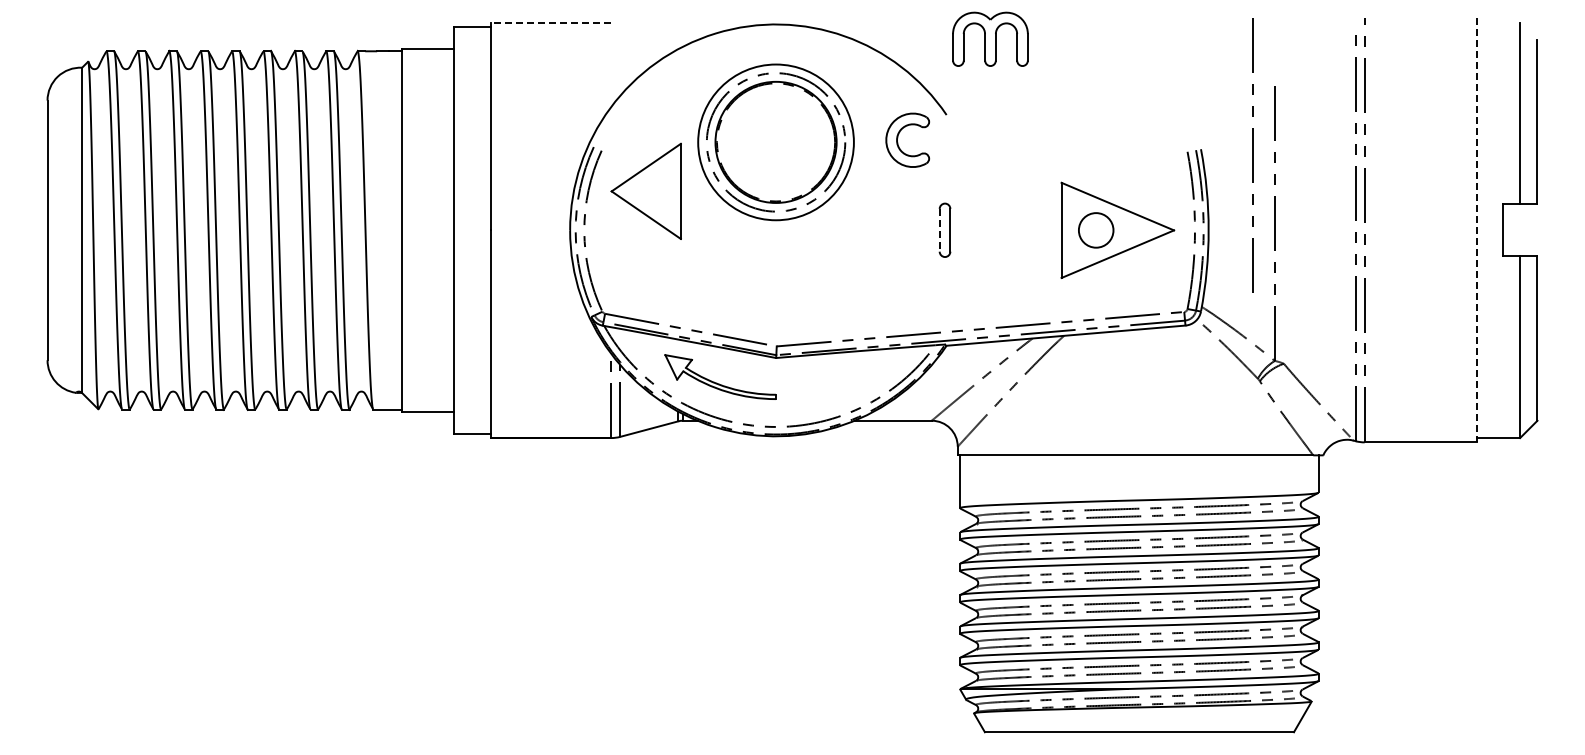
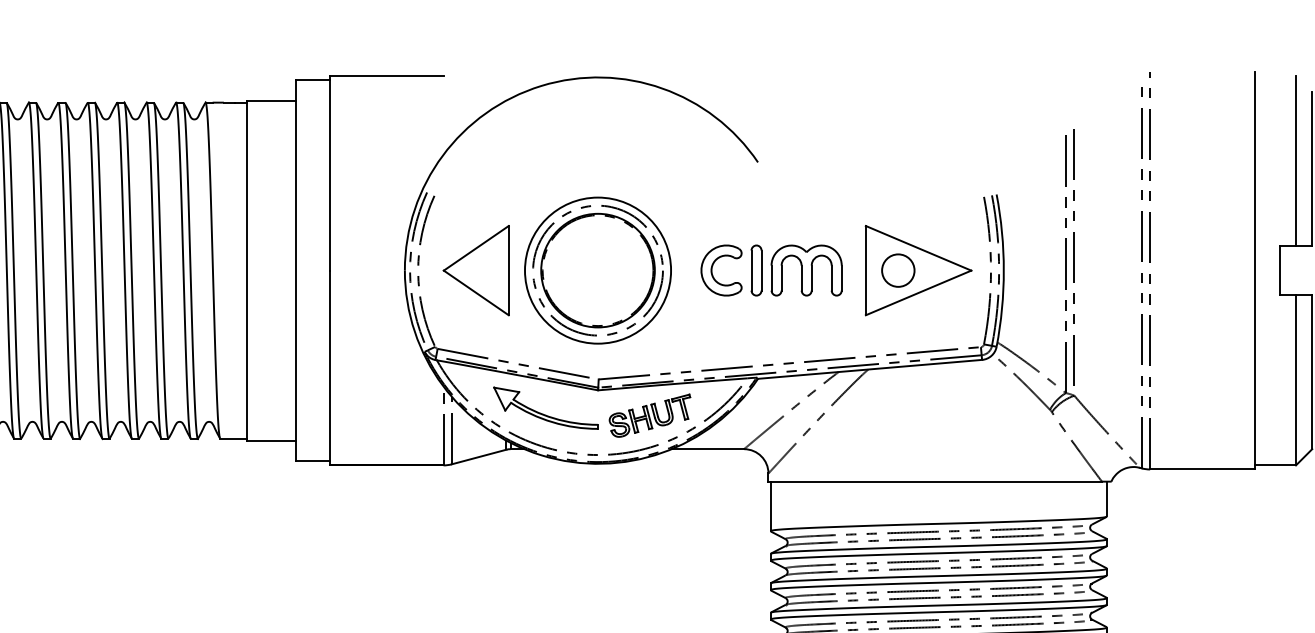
line: (550, 22) -> (386, 75), dashed -> solid
part: (990, 38) -> (806, 269), moved
part: (898, 137) -> (712, 267), moved
part: (775, 142) -> (597, 270), moved
line: (1252, 155) -> (1074, 257), moved
part: (645, 190) -> (475, 269), moved
line: (939, 230) -> (751, 270), dashed -> solid
line: (1476, 230) -> (1255, 270), dashed -> solid
part: (831, 384) -> (650, 415), added

